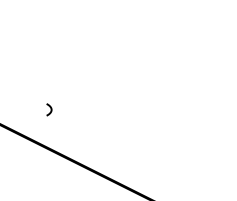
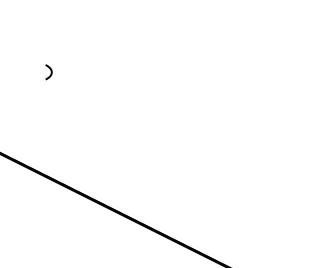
part: (48, 110) -> (48, 72), moved

